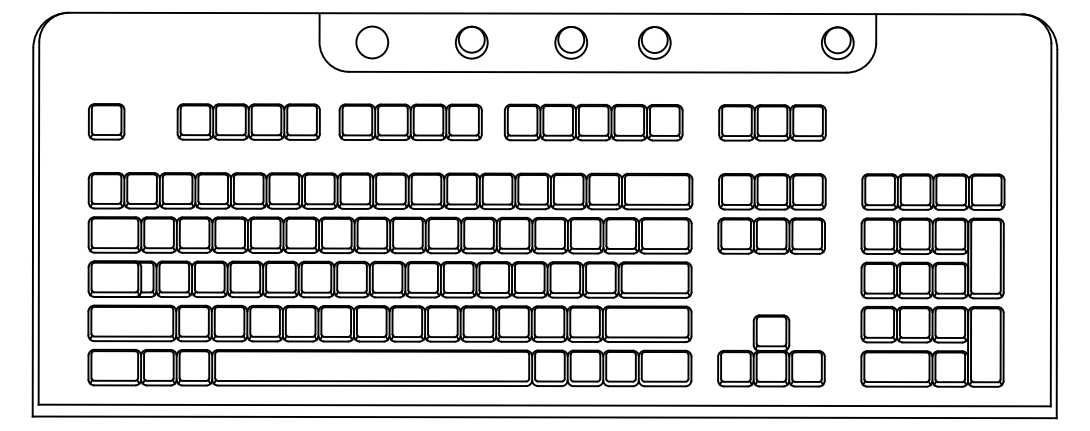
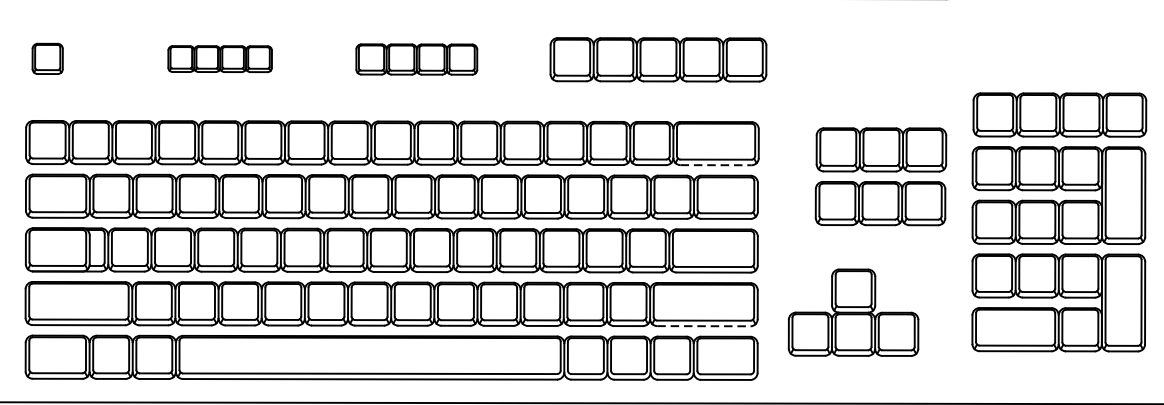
part: (106, 121) -> (47, 58), size x0.7
part: (248, 121) -> (219, 58), size x0.6
part: (410, 122) -> (416, 59), size x0.7
part: (593, 122) -> (658, 59), moved
part: (772, 122) -> (856, 59), removed
line: (657, 209) -> (716, 165), solid -> dashed
part: (771, 213) -> (880, 176), moved
part: (932, 280) -> (1058, 222), moved
line: (647, 342) -> (704, 326), solid -> dashed
part: (771, 350) -> (853, 312), moved

